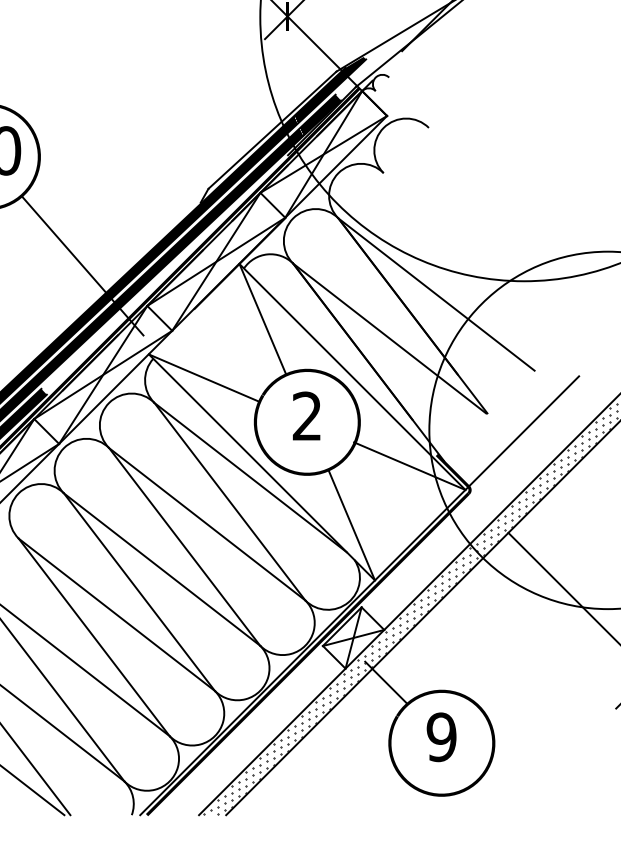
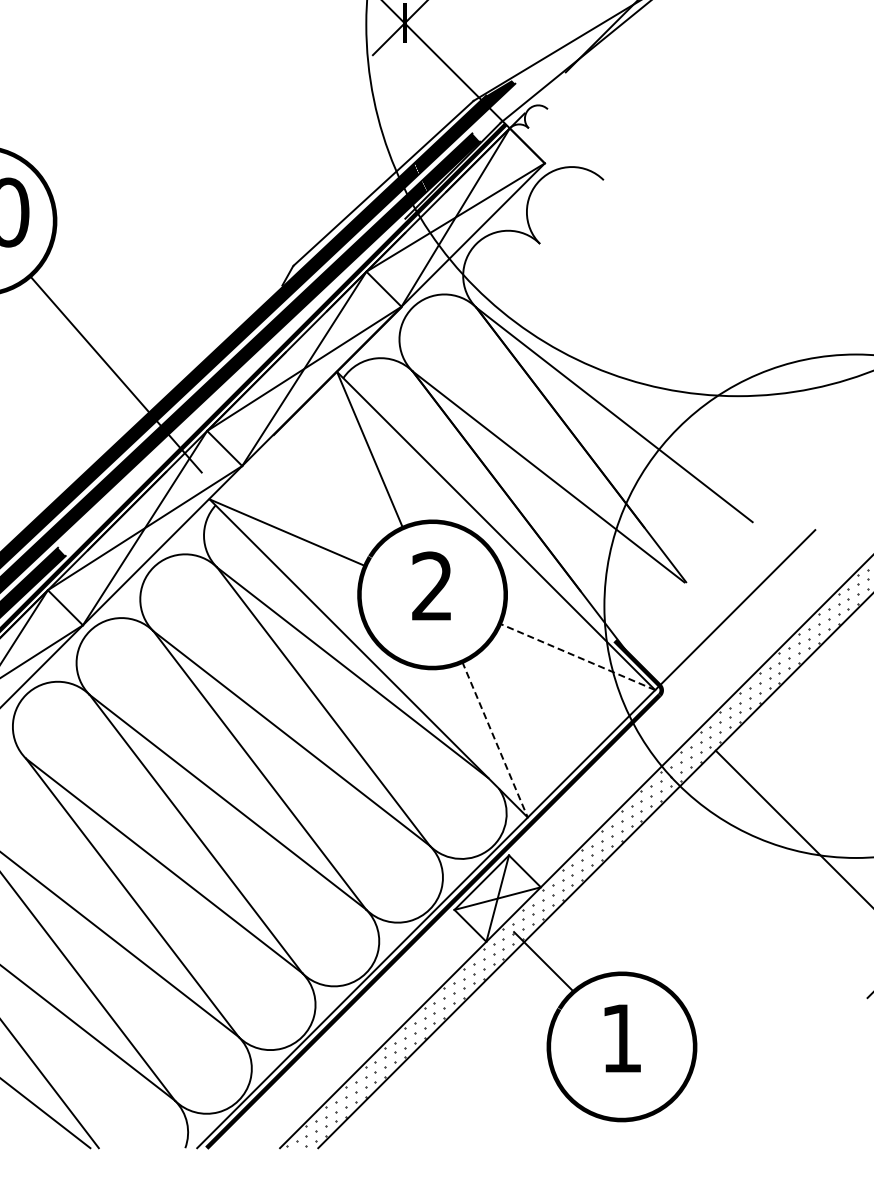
line: (409, 466) -> (576, 656), solid -> dashed
line: (352, 525) -> (495, 740), solid -> dashed
text: (441, 737) -> (621, 1038), 9 -> 1

